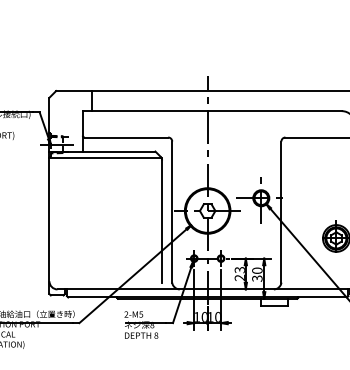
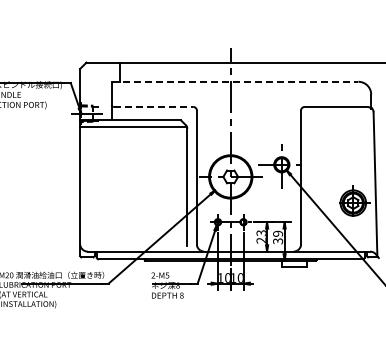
line: (212, 110) -> (235, 81), solid -> dashed
line: (126, 137) -> (153, 106), solid -> dashed
text: (257, 270) -> (278, 233), 30 -> 39

